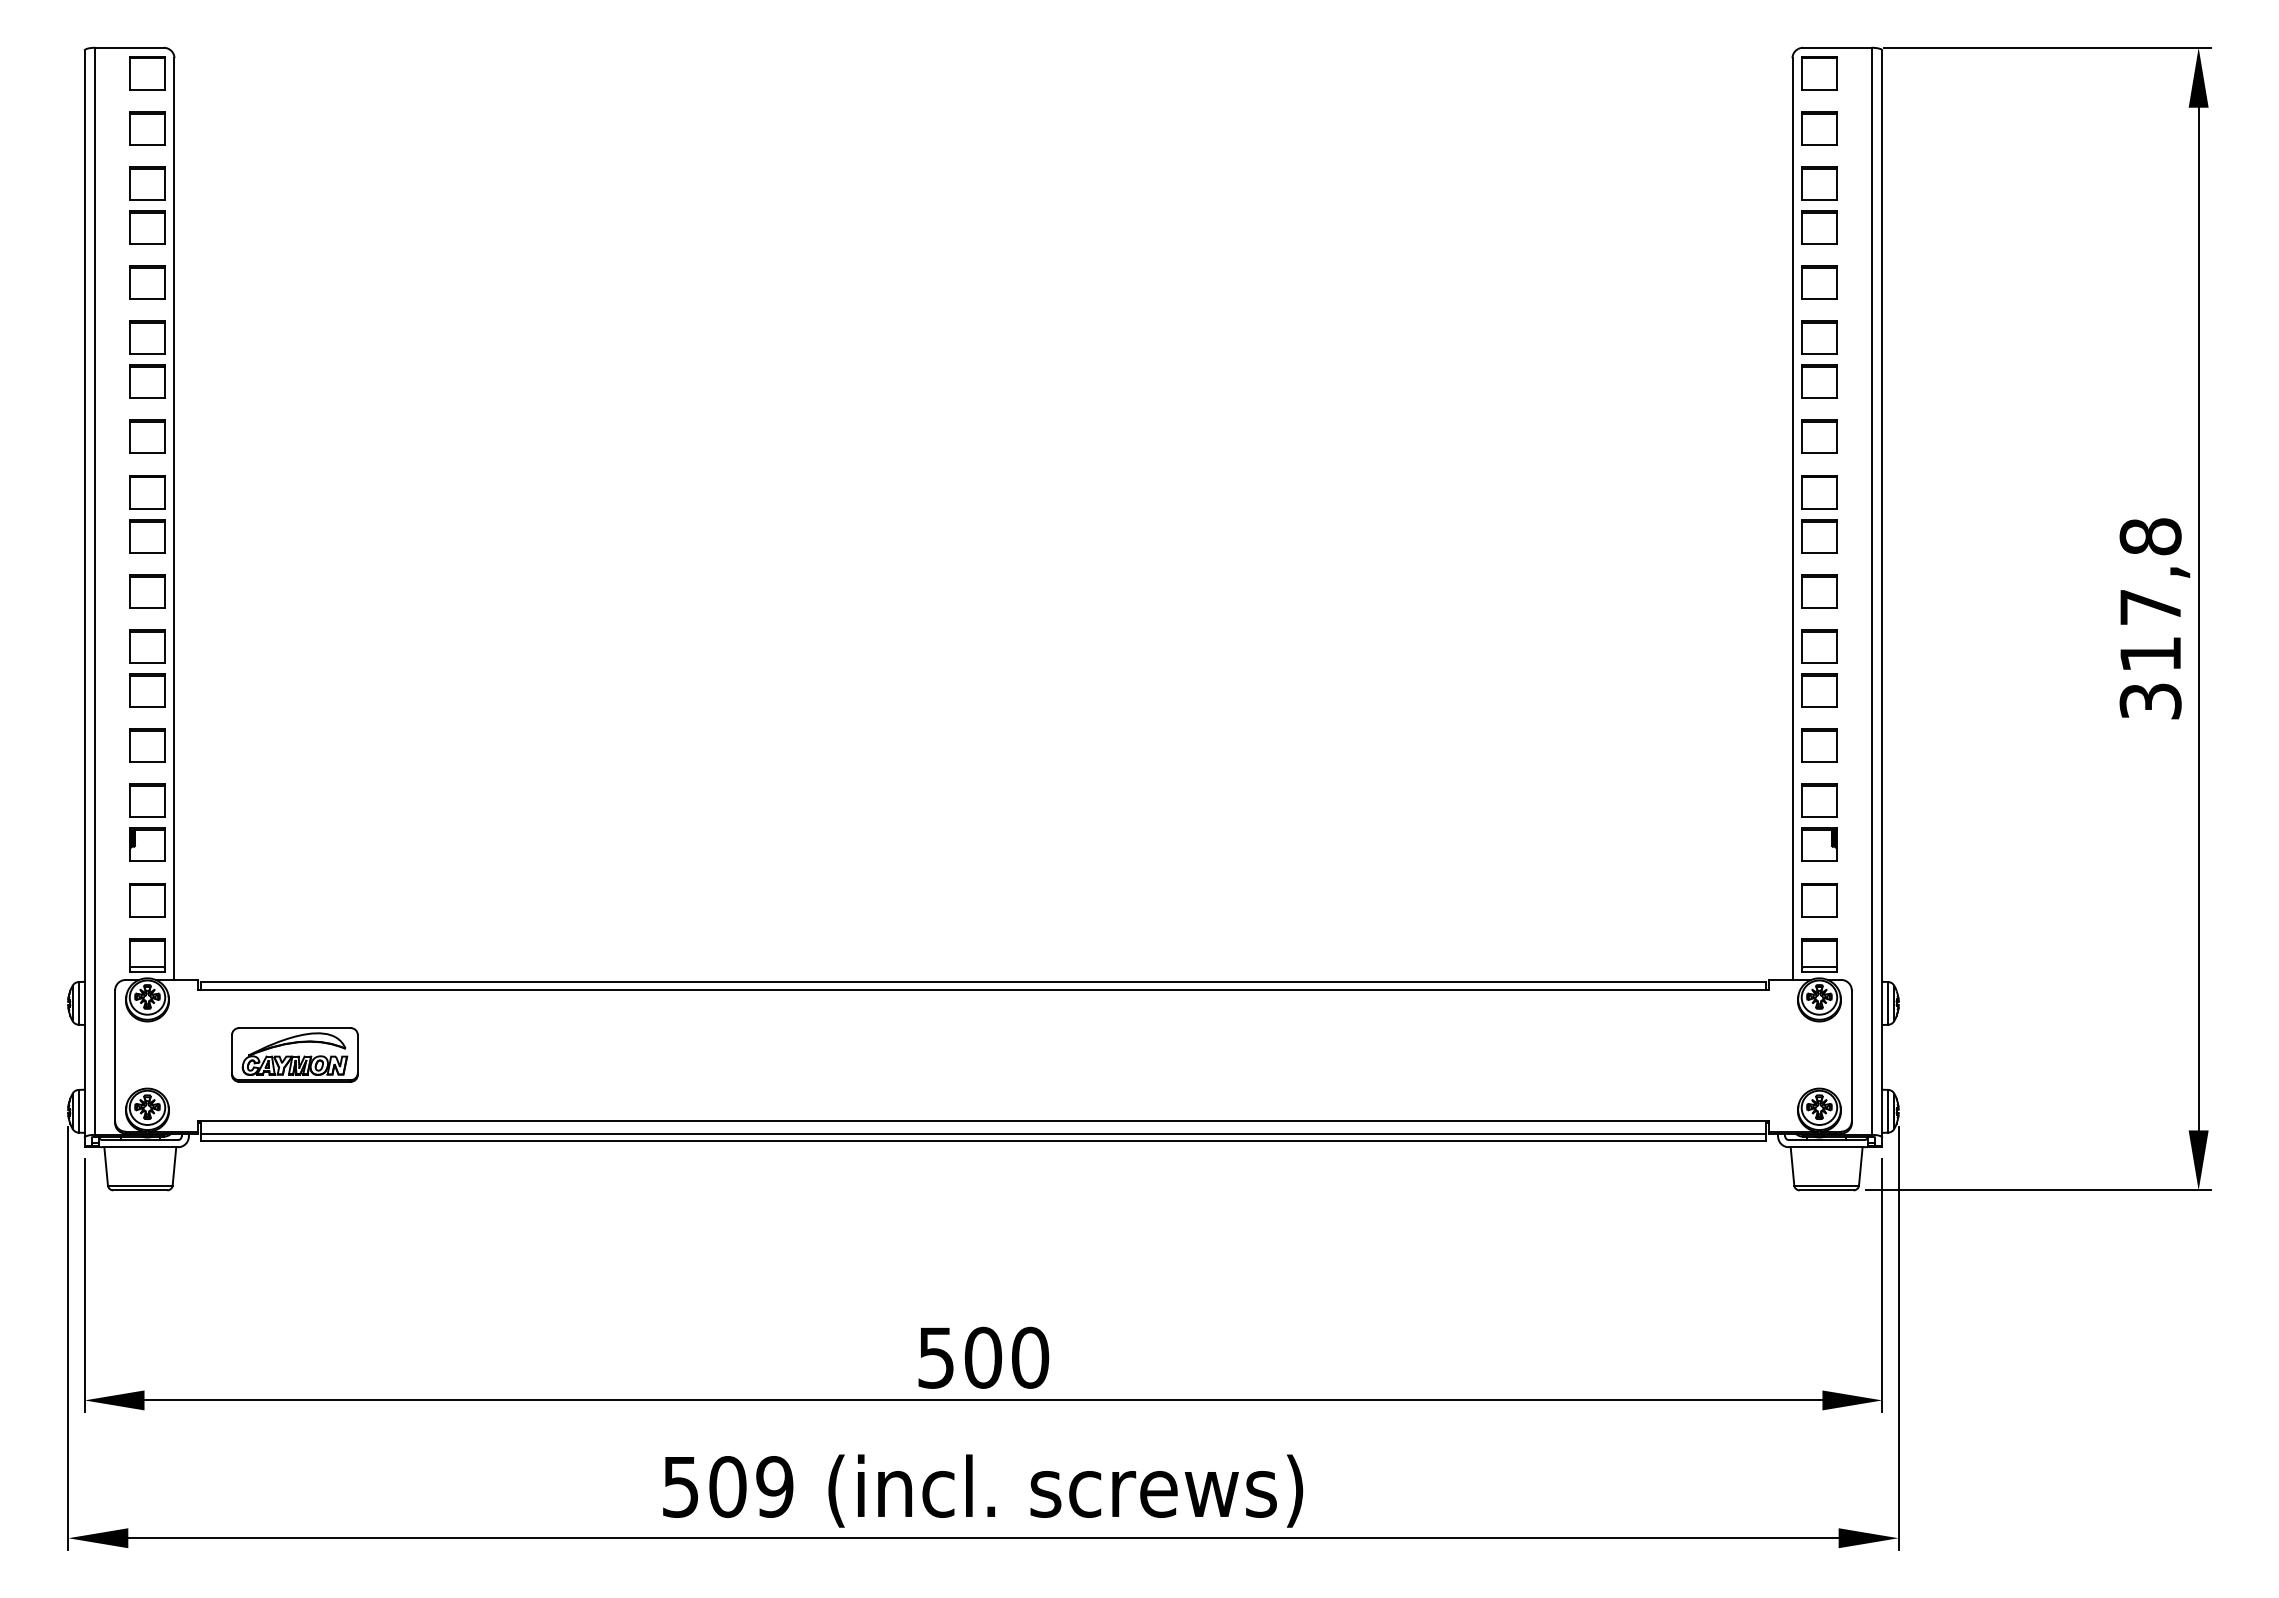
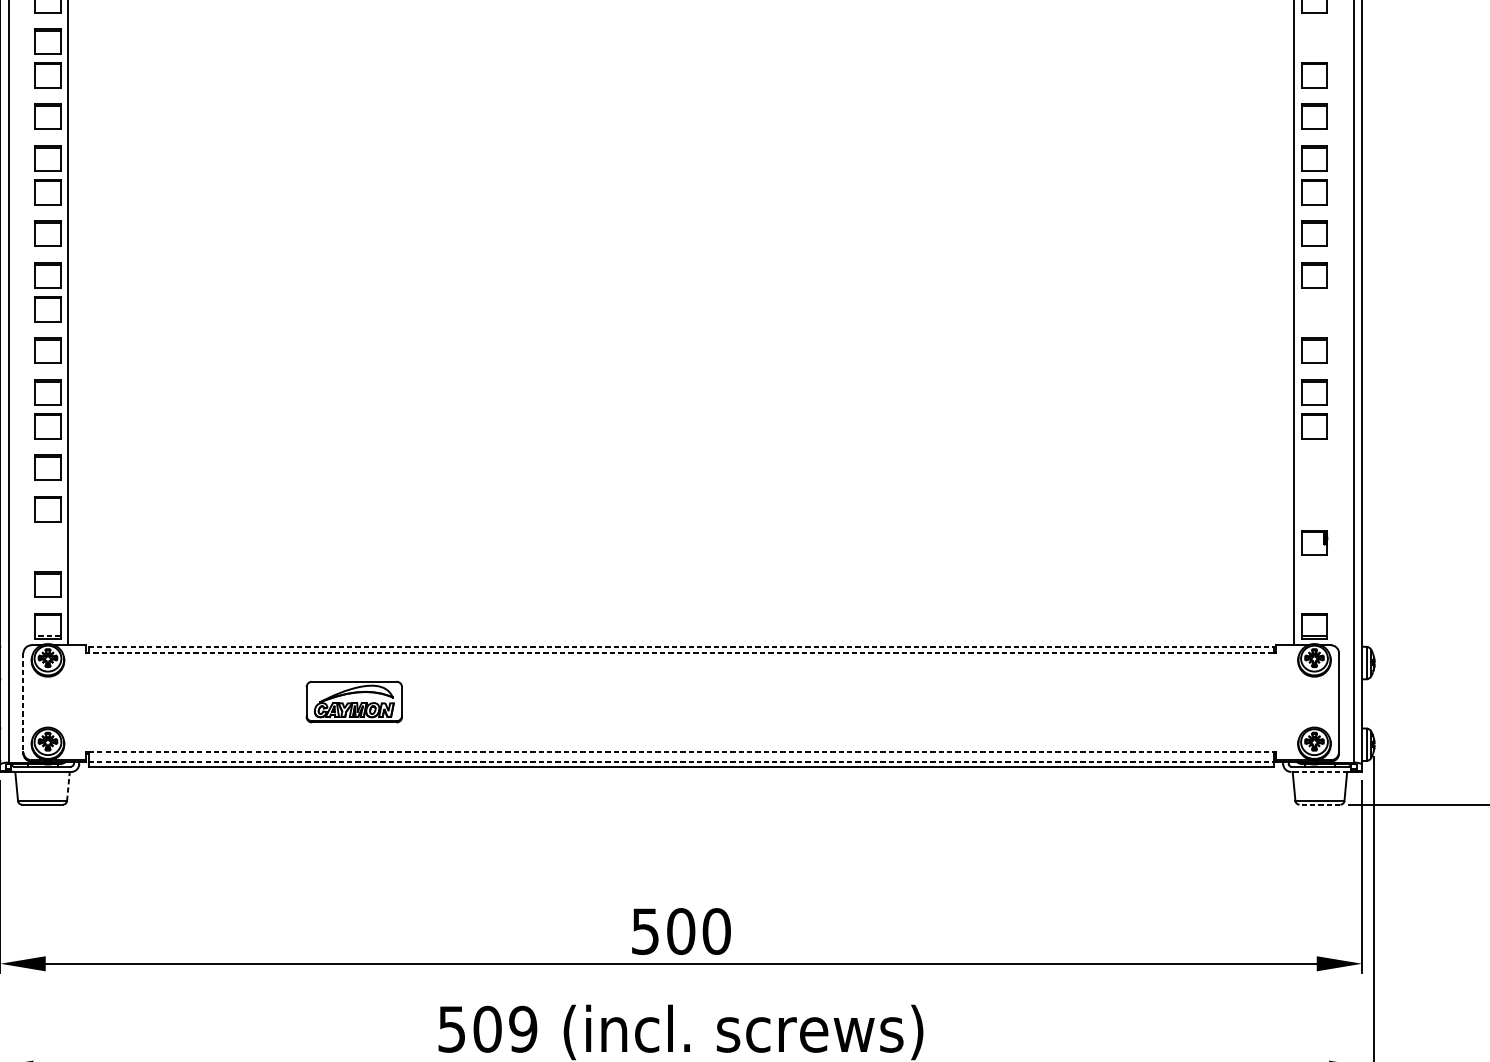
part: (1819, 183) -> (1314, 41), removed
part: (1819, 536) -> (1314, 309), removed
part: (1819, 745) -> (1314, 467), removed
part: (1819, 800) -> (1314, 509), removed
part: (147, 844) -> (47, 542), removed
part: (1819, 900) -> (1314, 585), removed
line: (147, 967) -> (47, 635), solid -> dashed
line: (983, 982) -> (681, 647), solid -> dashed
line: (982, 990) -> (680, 653), solid -> dashed
part: (294, 1054) -> (354, 701), moved
line: (115, 1056) -> (23, 703), solid -> dashed
line: (983, 1121) -> (681, 752), solid -> dashed
line: (983, 1134) -> (681, 762), solid -> dashed
line: (1826, 1147) -> (1319, 772), solid -> dashed
line: (174, 1165) -> (68, 785), solid -> dashed
line: (1826, 1190) -> (1319, 804), solid -> dashed

